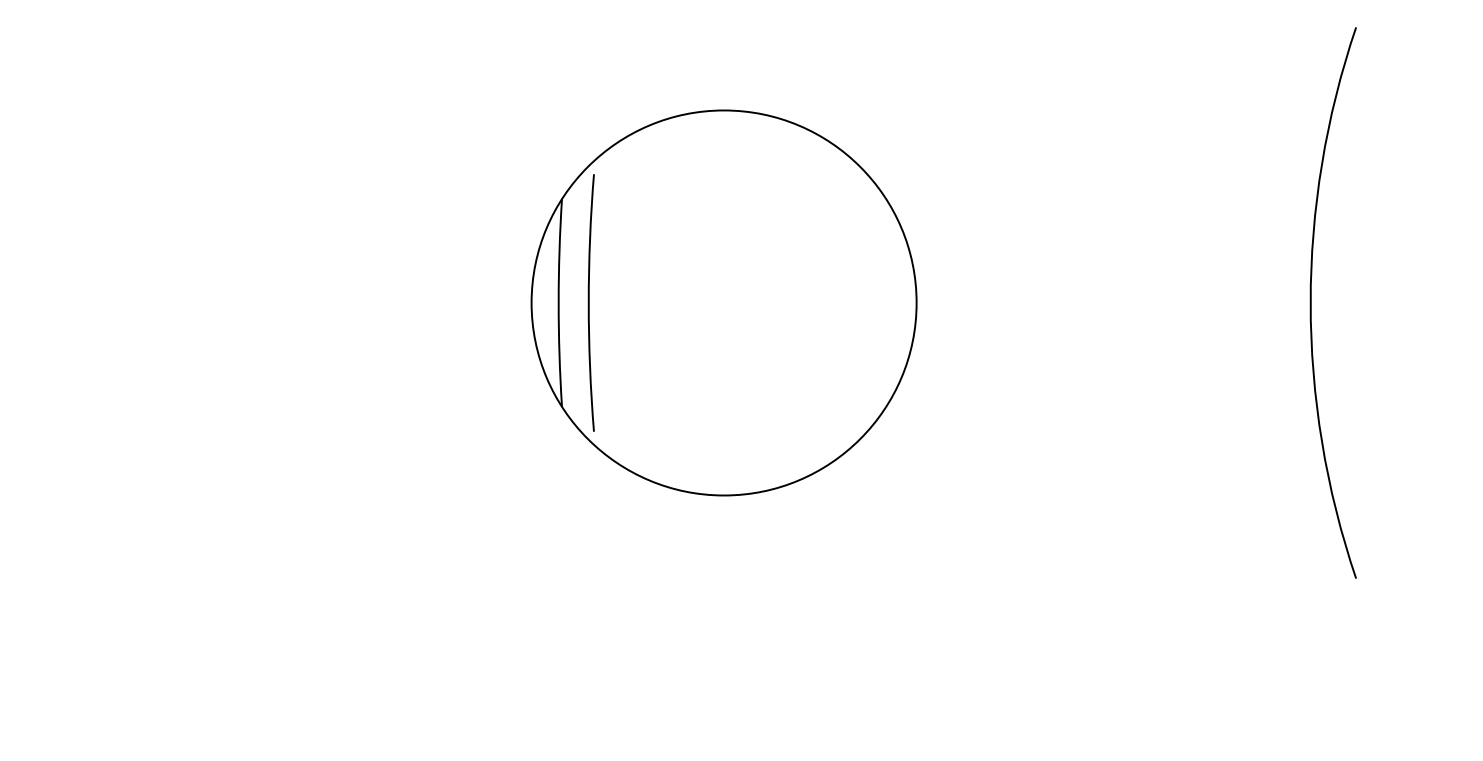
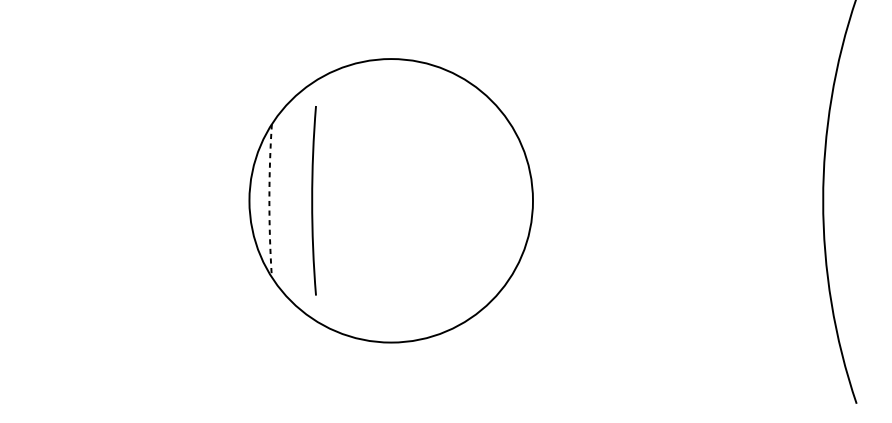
arc: (558, 302) -> (269, 200), solid -> dashed
arc: (589, 302) -> (312, 200), moved

